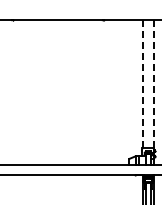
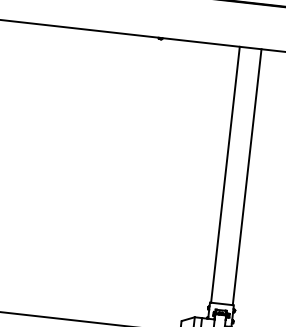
line: (142, 83) -> (224, 173), dashed -> solid
line: (153, 83) -> (246, 176), dashed -> solid

